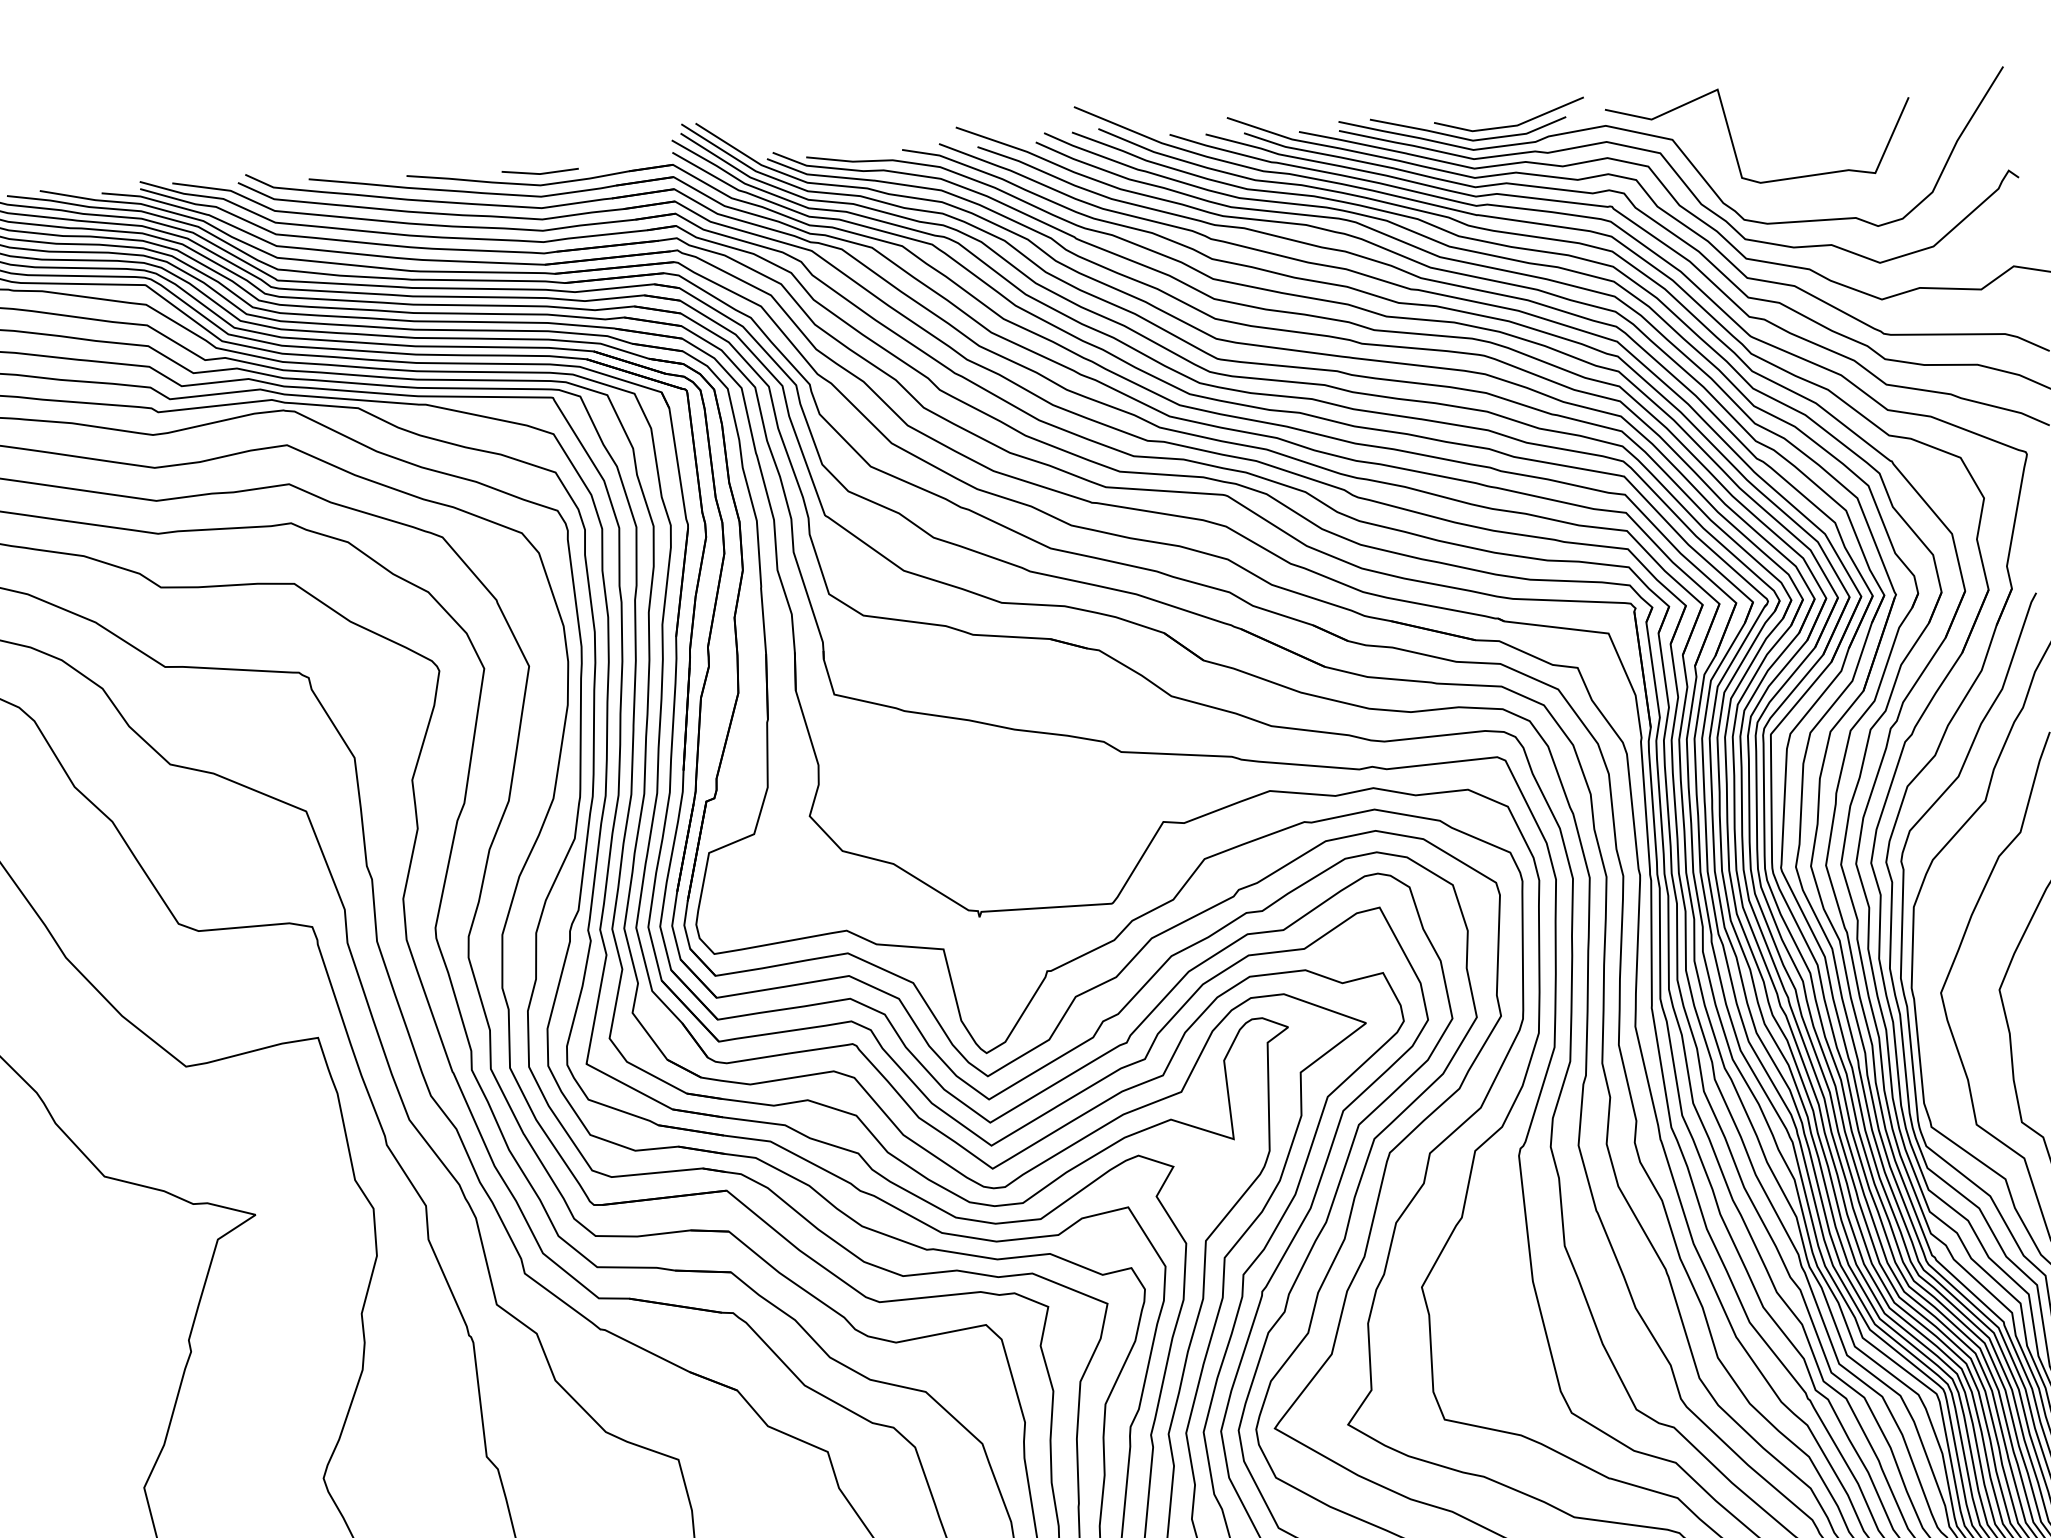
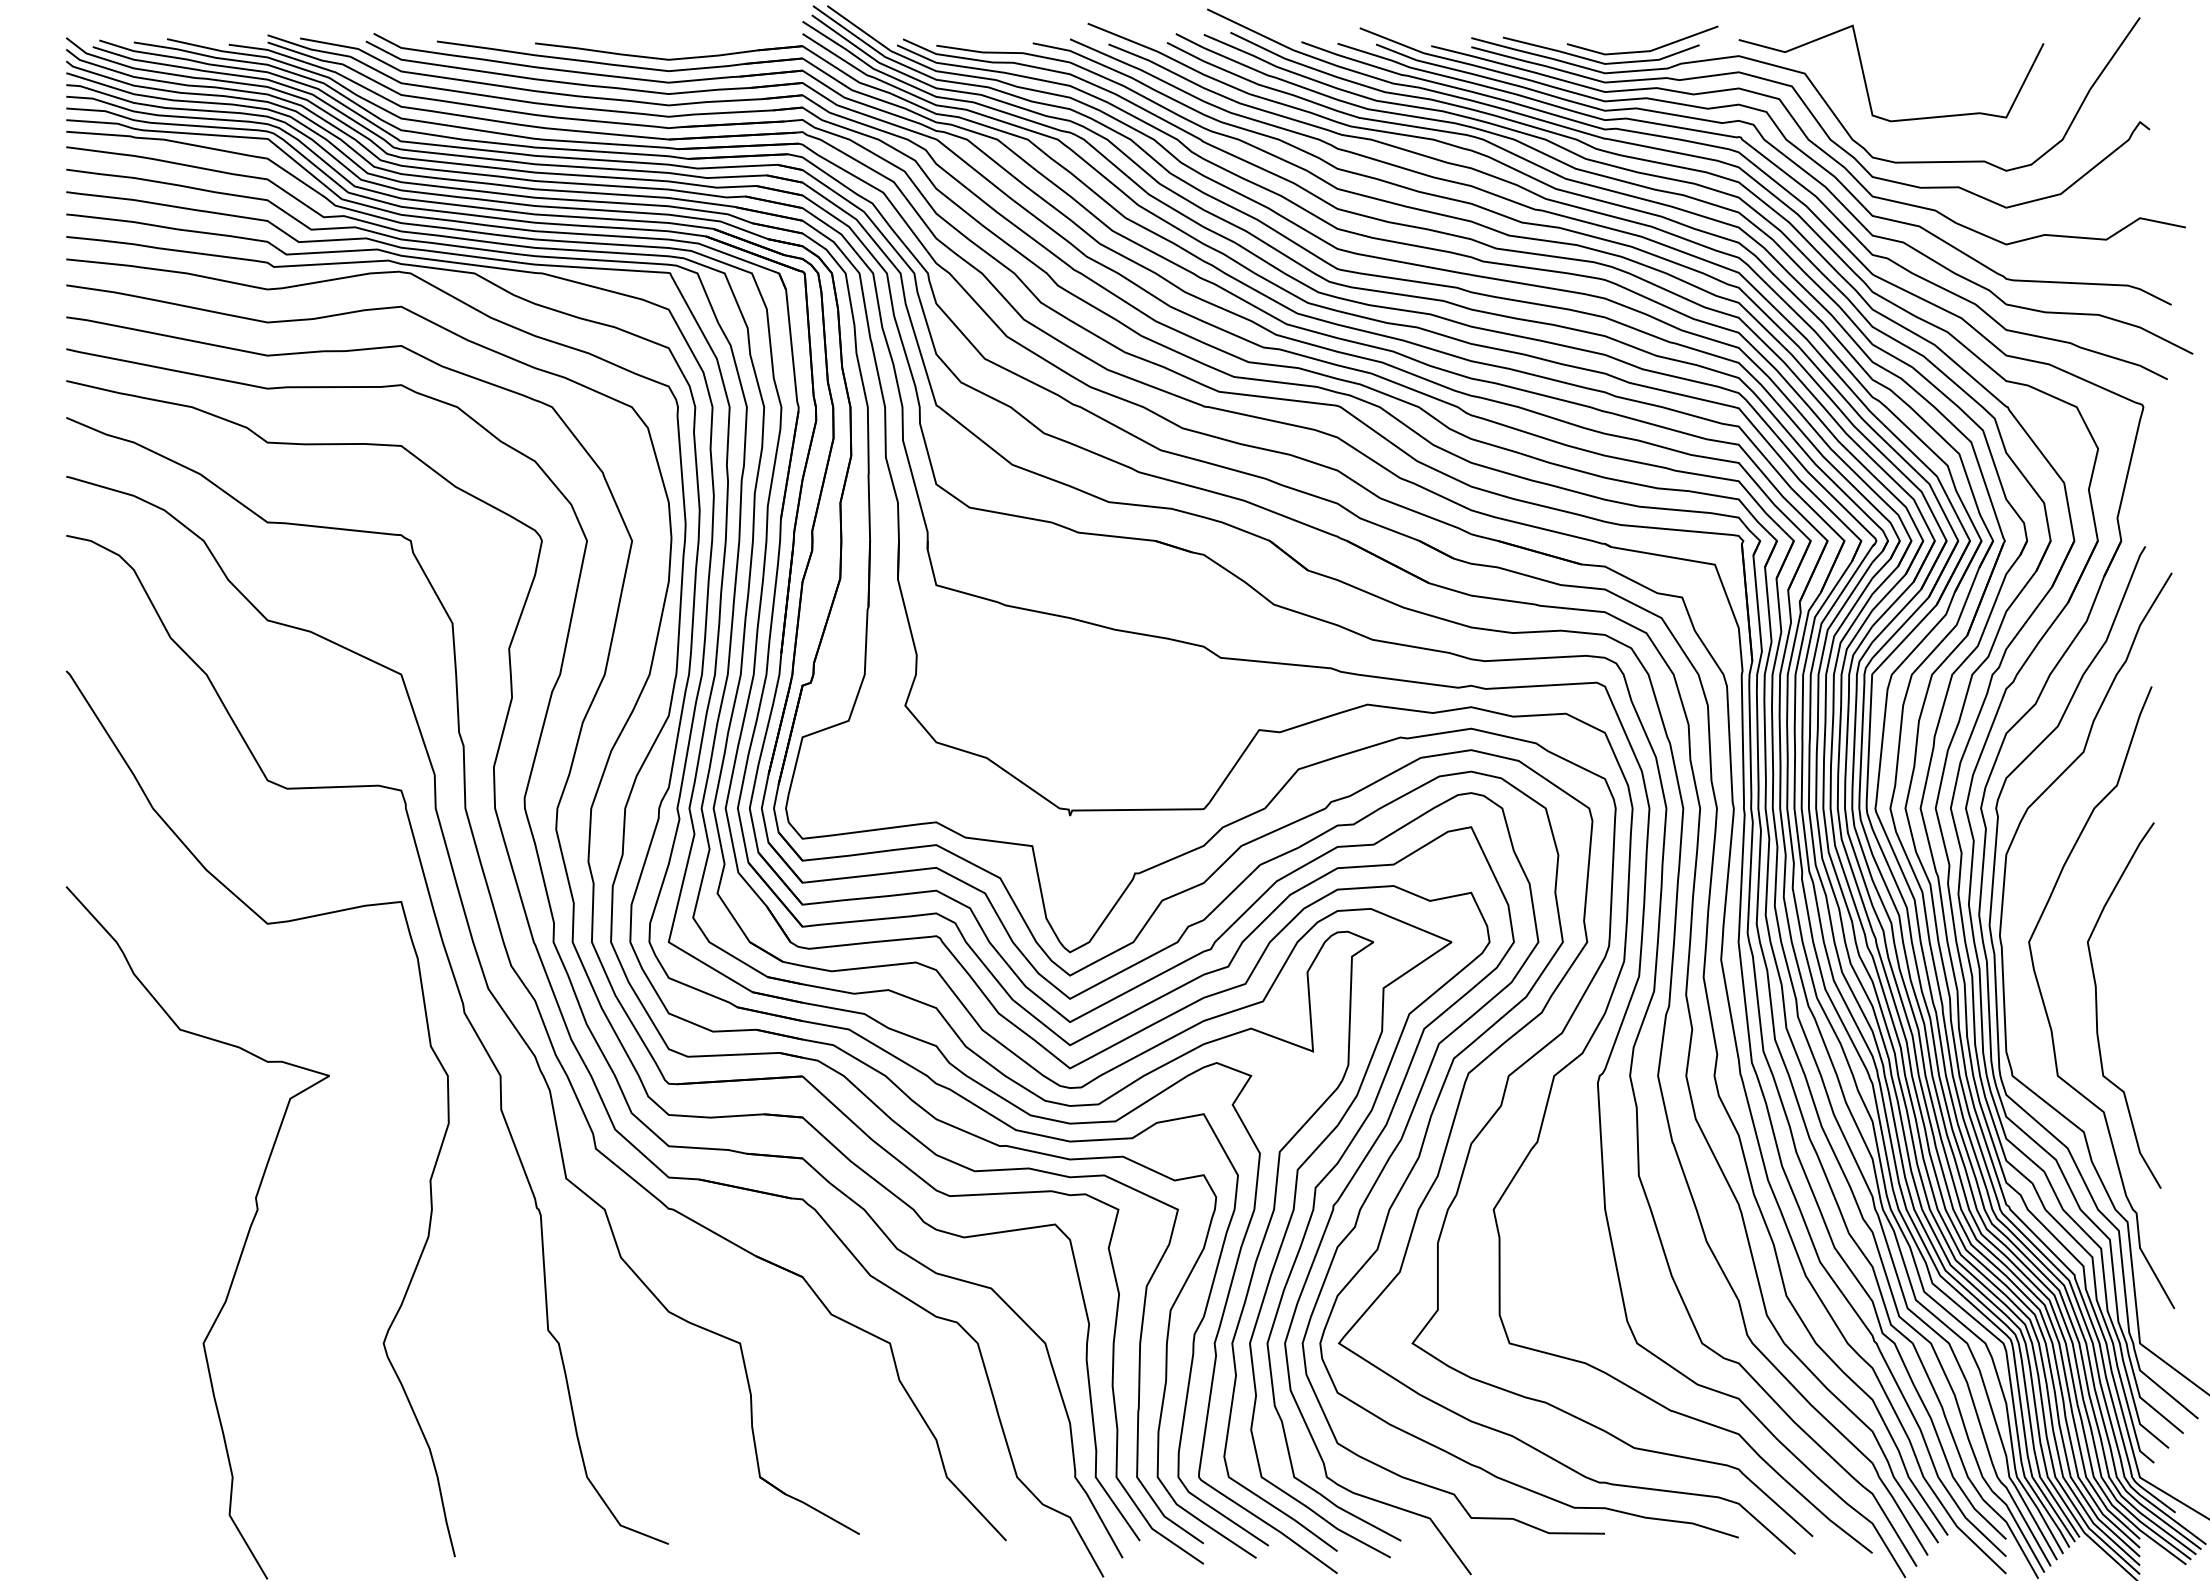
line: (539, 173) -> (668, 47), removed

